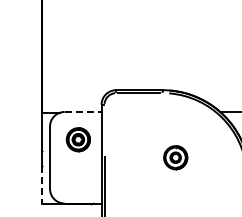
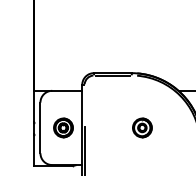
line: (83, 112) -> (67, 91), dashed -> solid
part: (77, 139) -> (62, 127), moved
line: (41, 185) -> (33, 150), dashed -> solid

